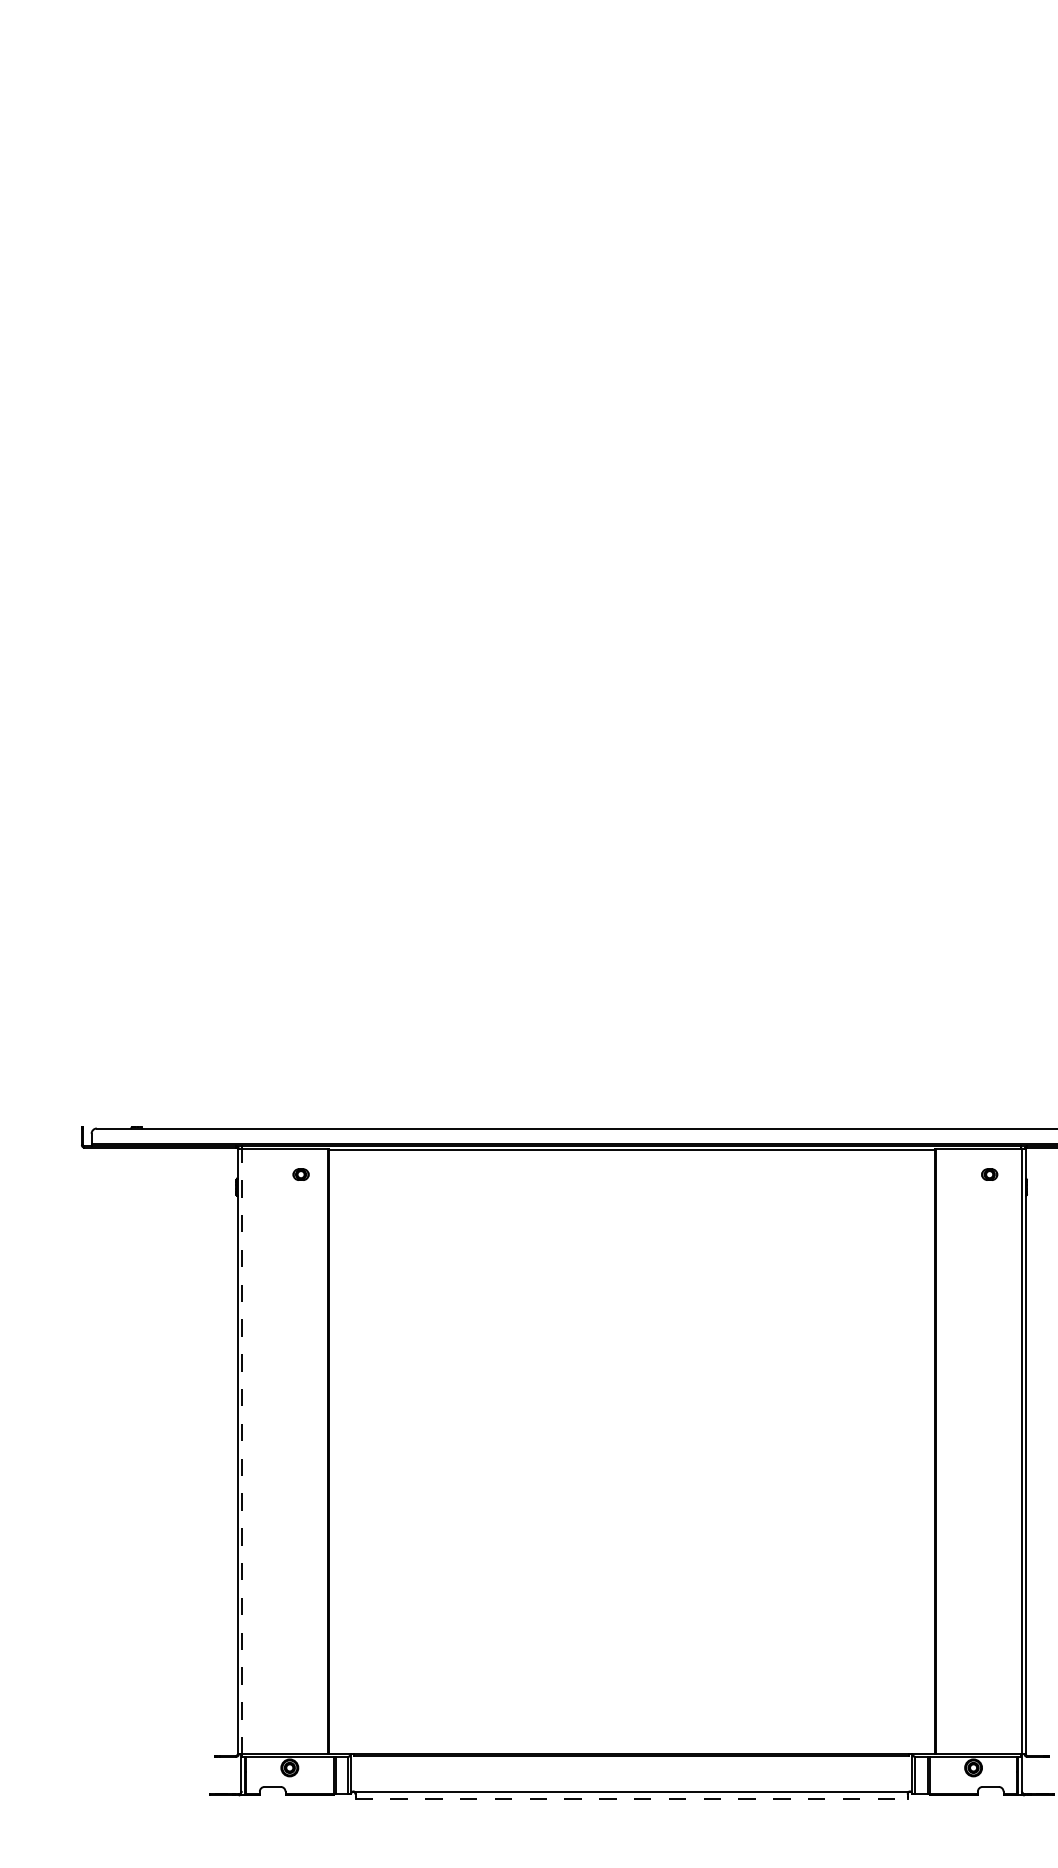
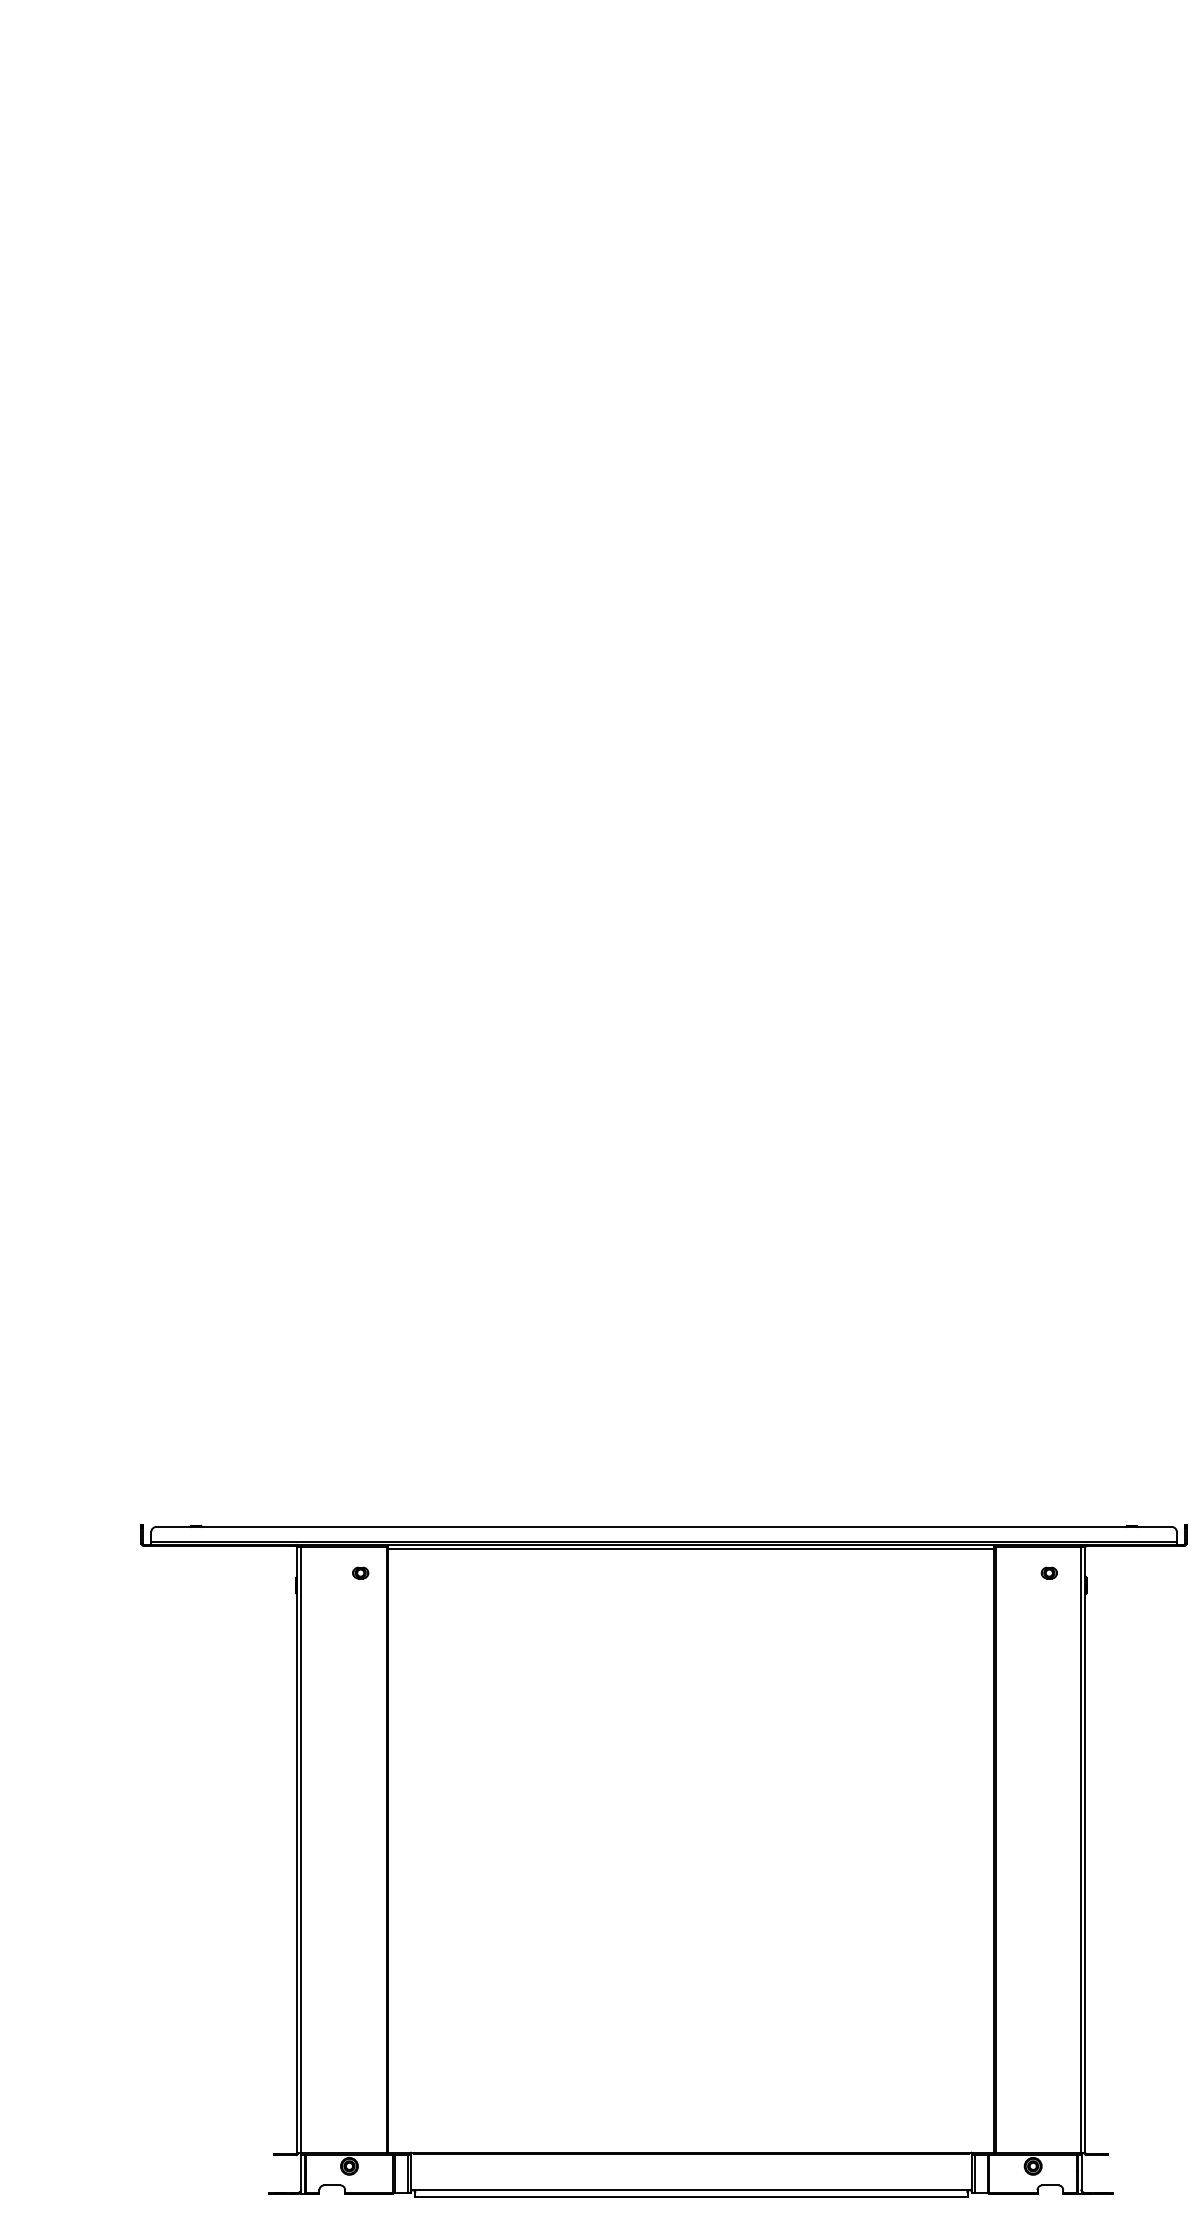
line: (241, 1452) -> (301, 1850), dashed -> solid
line: (631, 1799) -> (691, 2197), dashed -> solid

